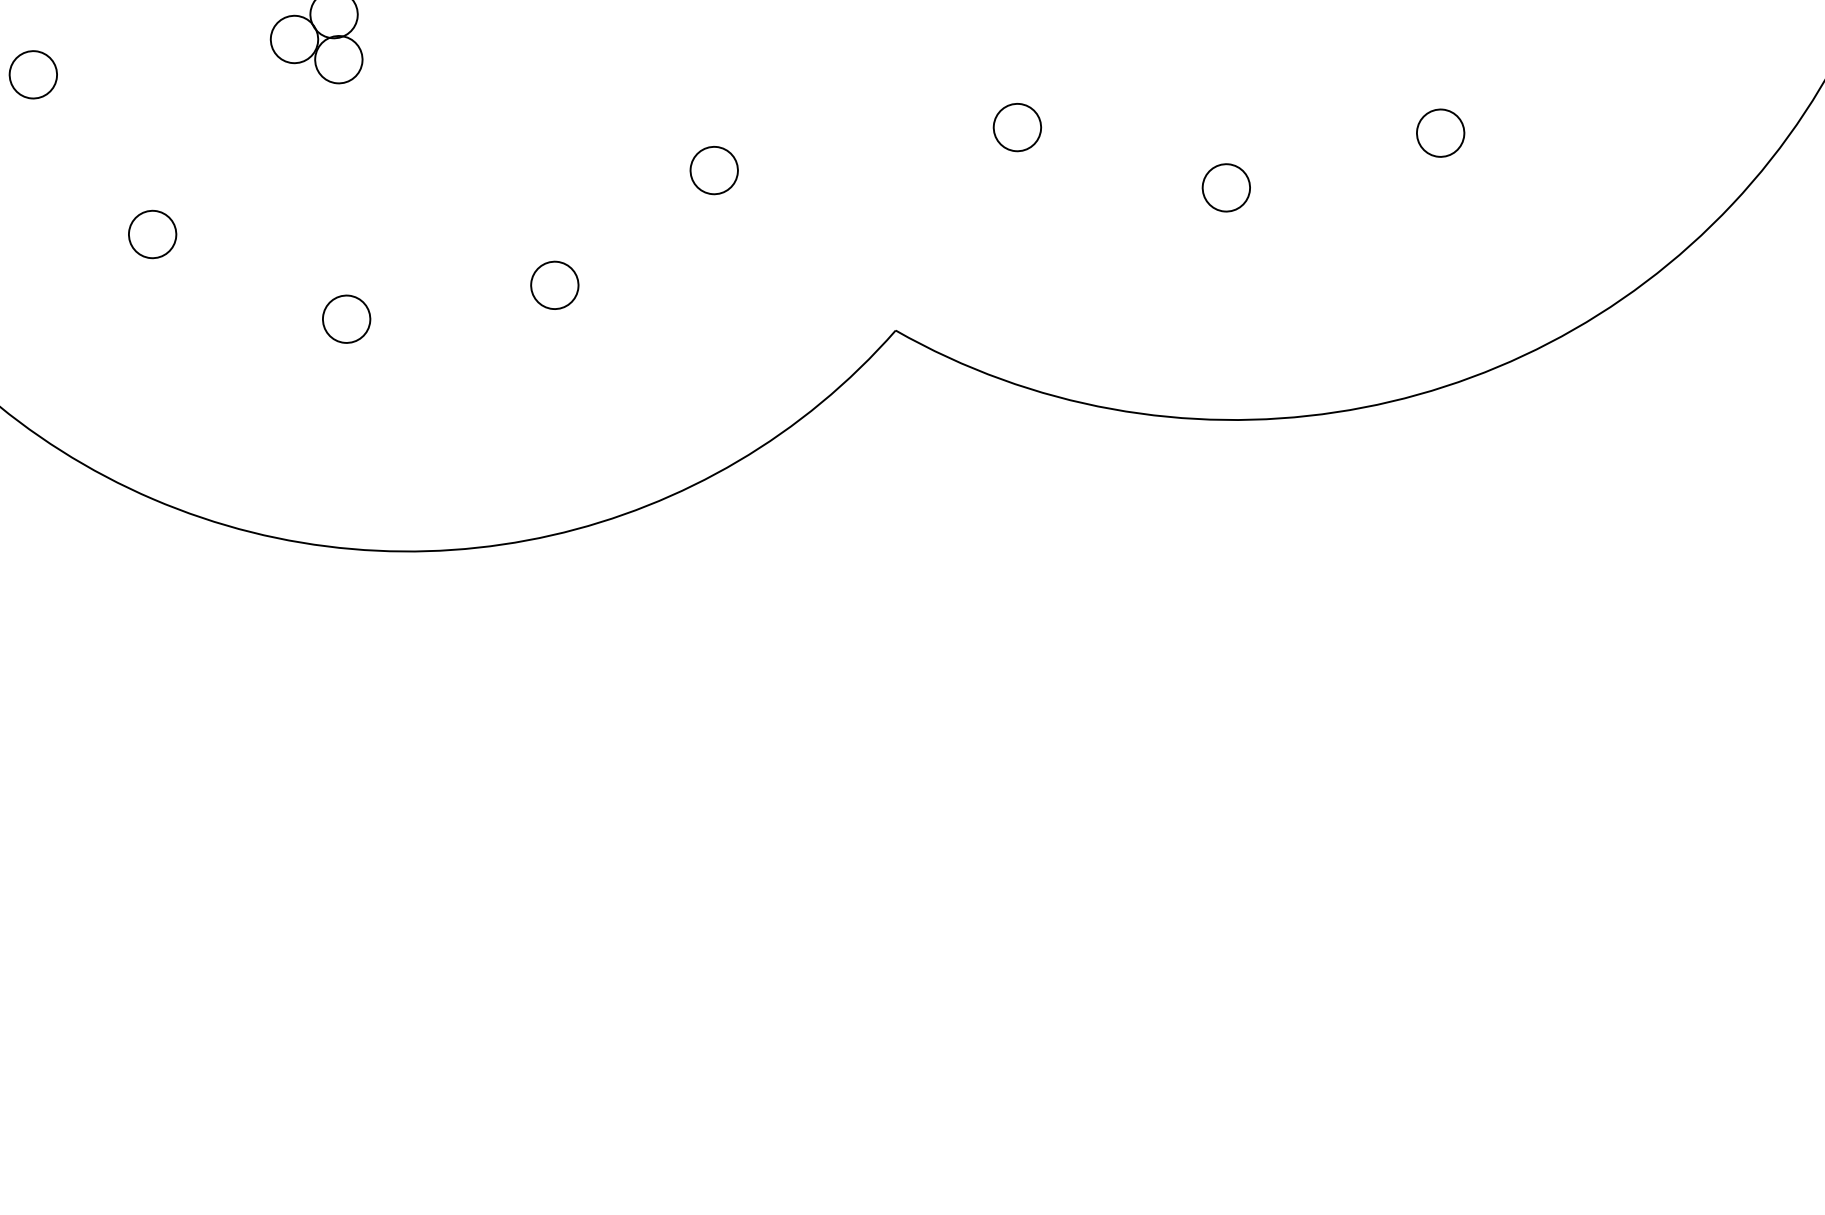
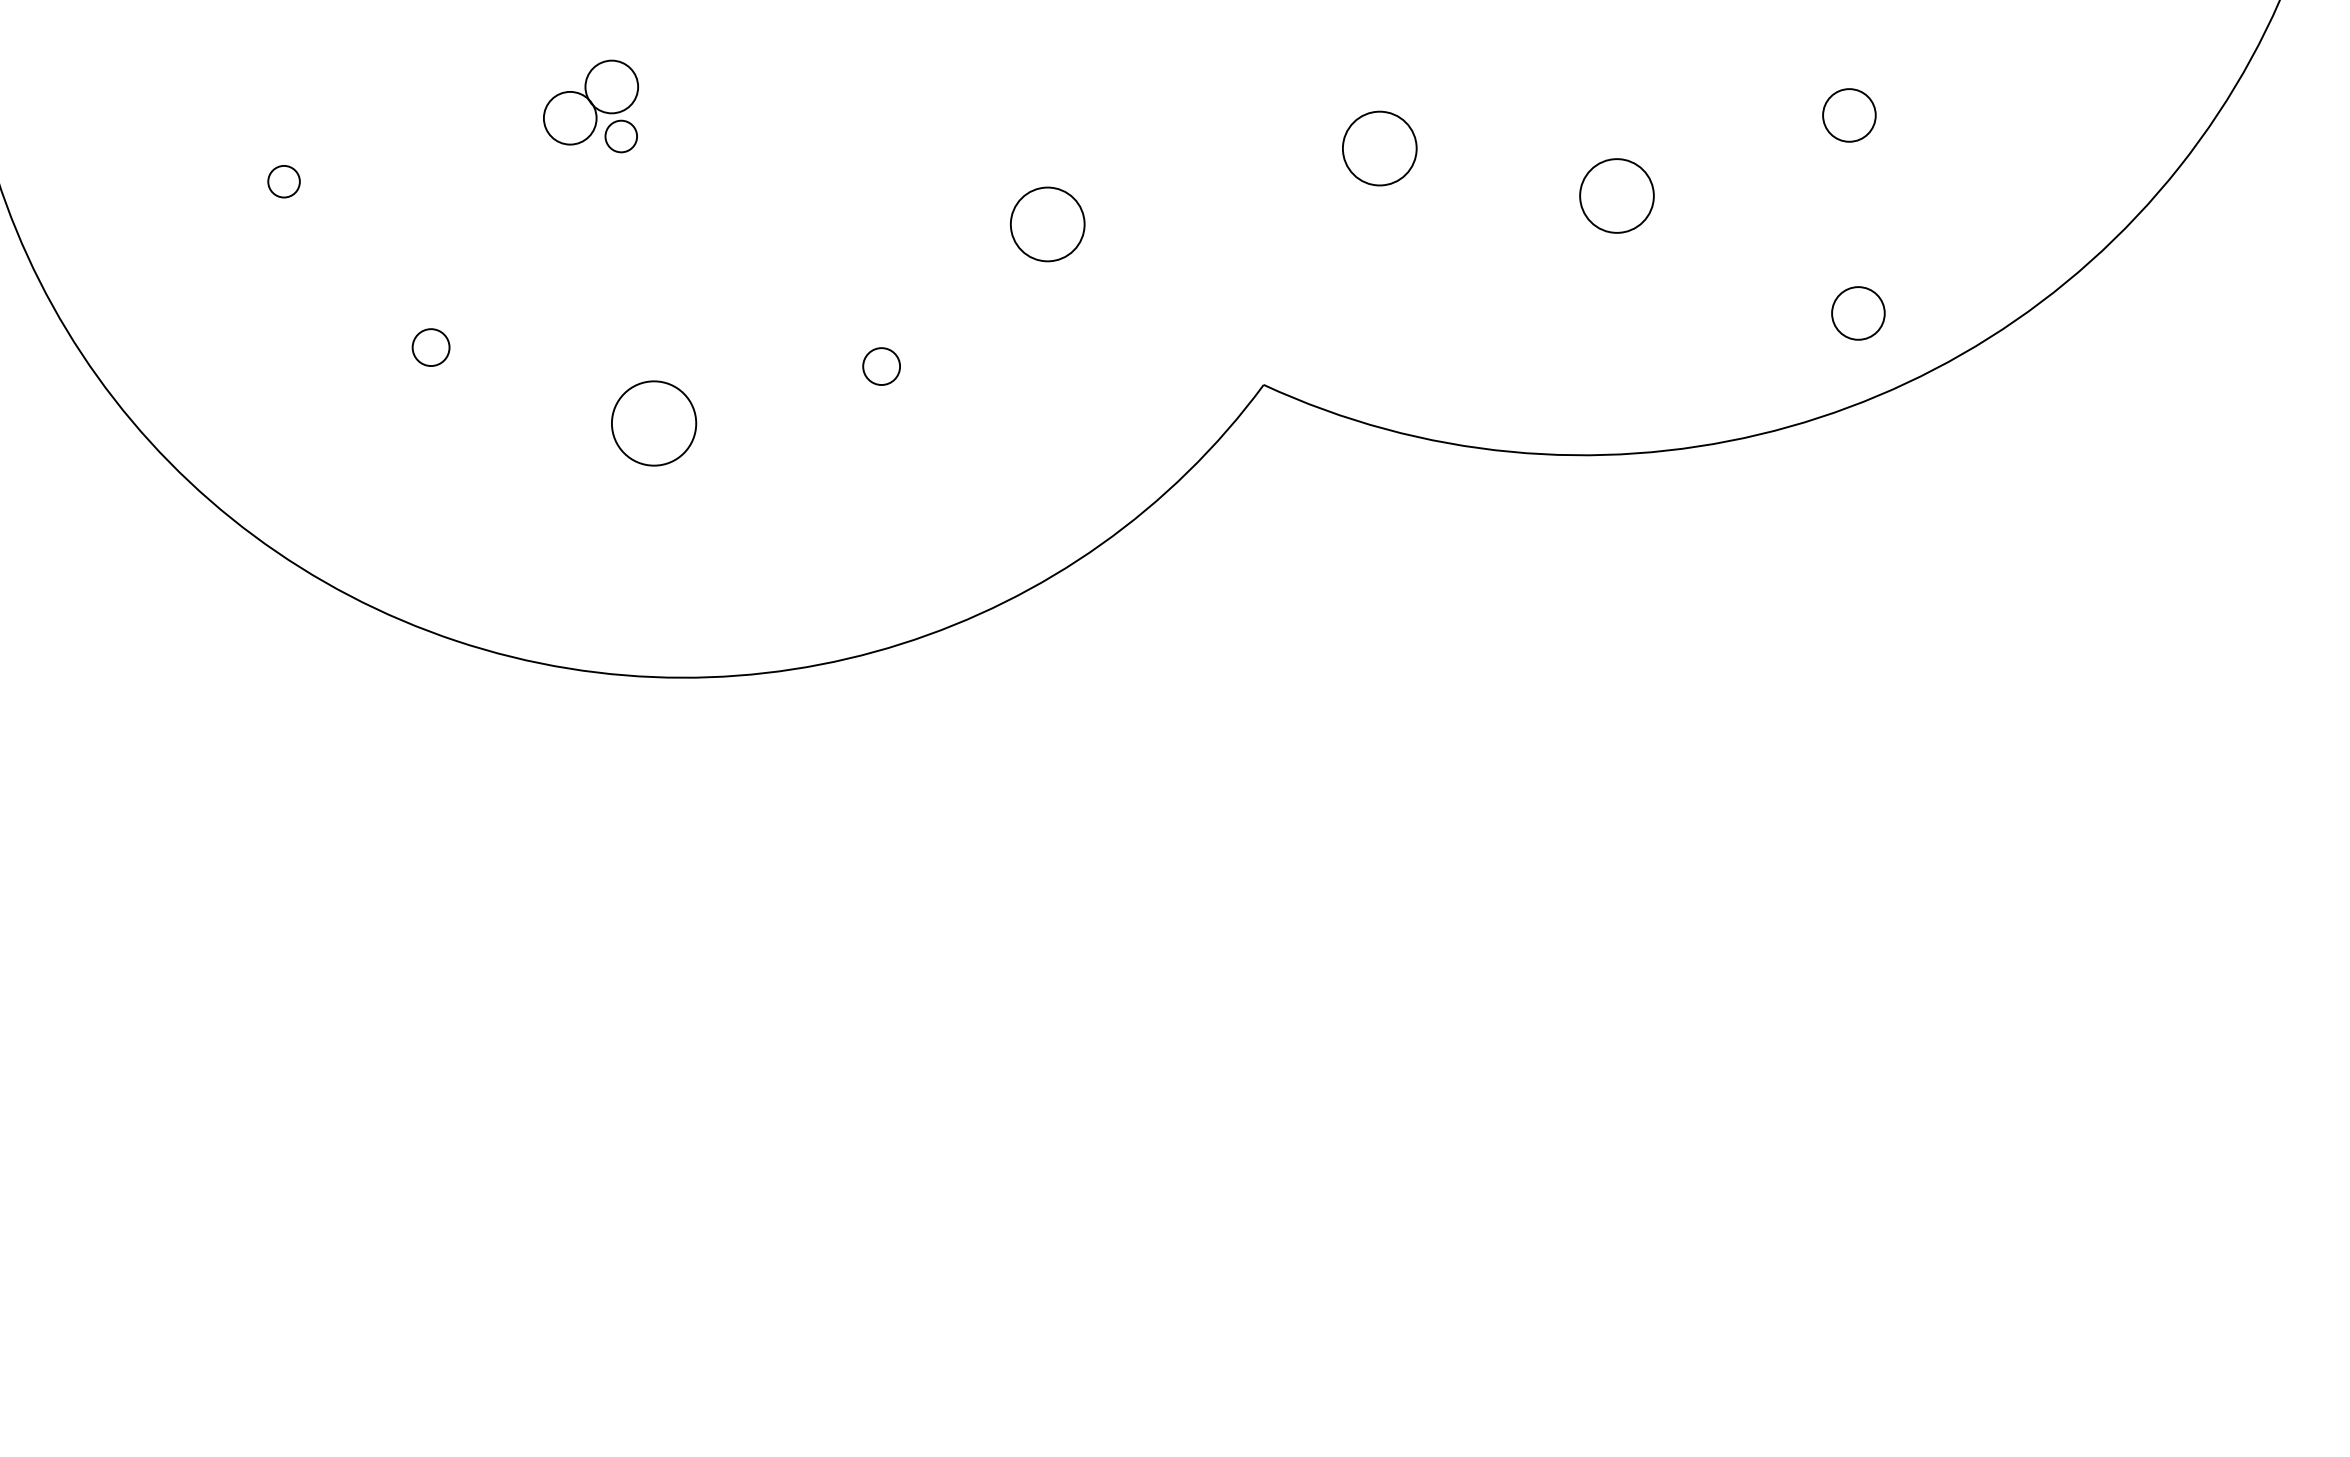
circle: (338, 59) -> (620, 136), size x0.6
circle: (32, 74) -> (283, 181), size x0.6
circle: (1017, 127) -> (1379, 148), size x1.4
circle: (714, 170) -> (1047, 224), size x1.4
circle: (1225, 187) -> (1616, 195), size x1.4
circle: (152, 234) -> (430, 347), size x0.7
circle: (554, 285) -> (881, 366), size x0.7
circle: (1433, 311) -> (1858, 313), added
circle: (346, 319) -> (653, 423), size x1.6

